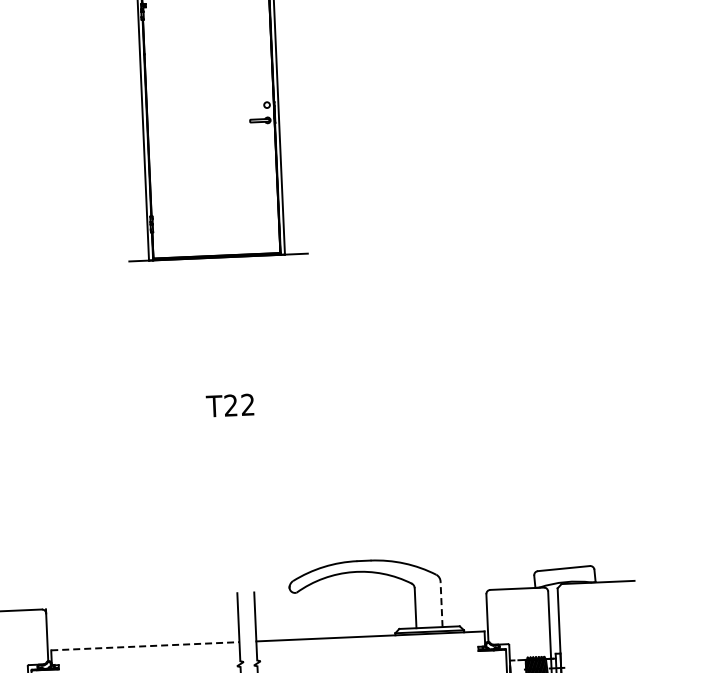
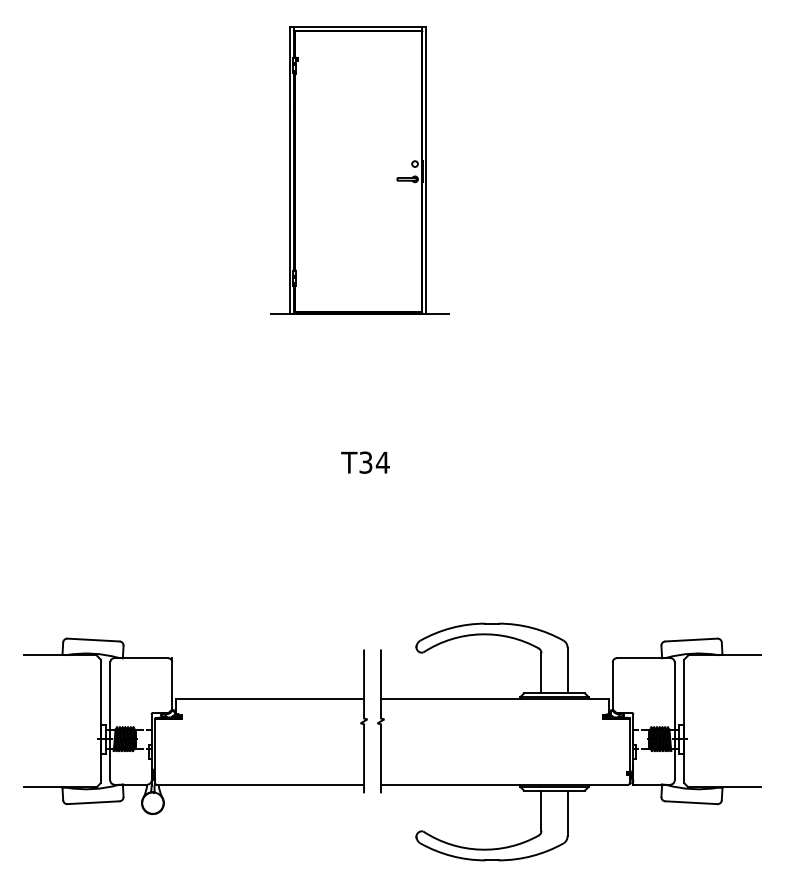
text: (239, 405) -> (374, 462), T22 -> T34
line: (441, 604) -> (567, 670), dashed -> solid
line: (146, 646) -> (270, 699), dashed -> solid

